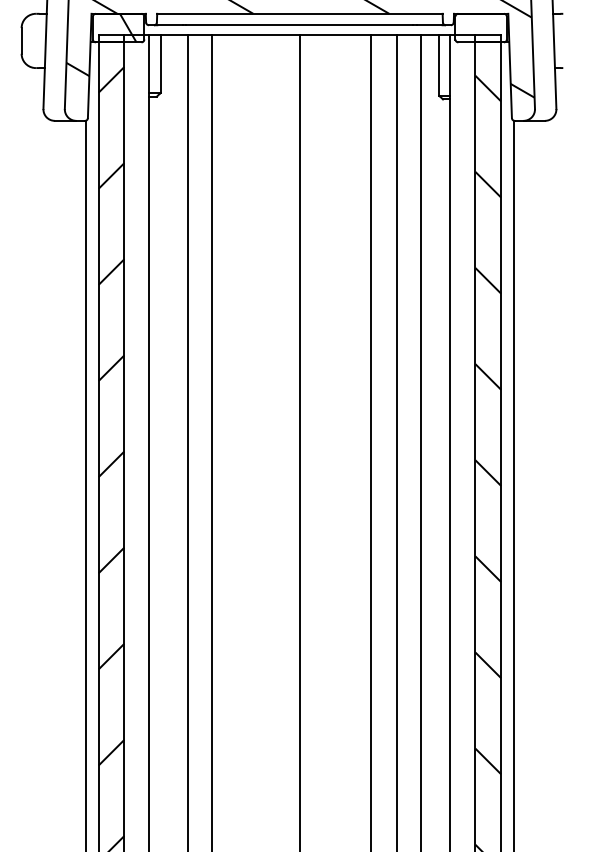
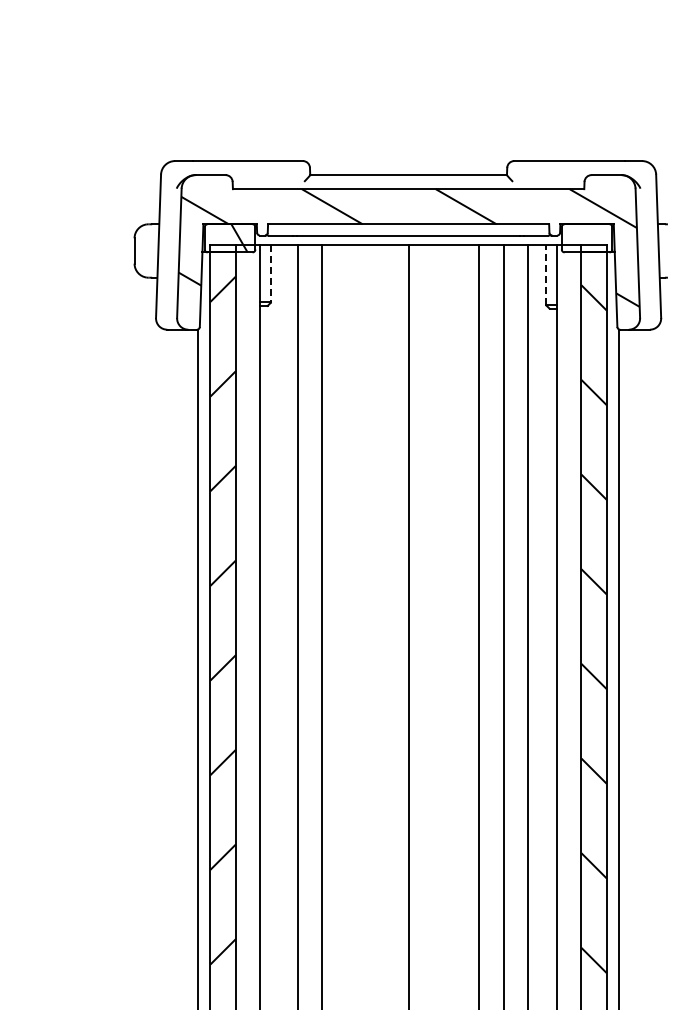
line: (160, 64) -> (271, 274), solid -> dashed
line: (438, 65) -> (545, 275), solid -> dashed

